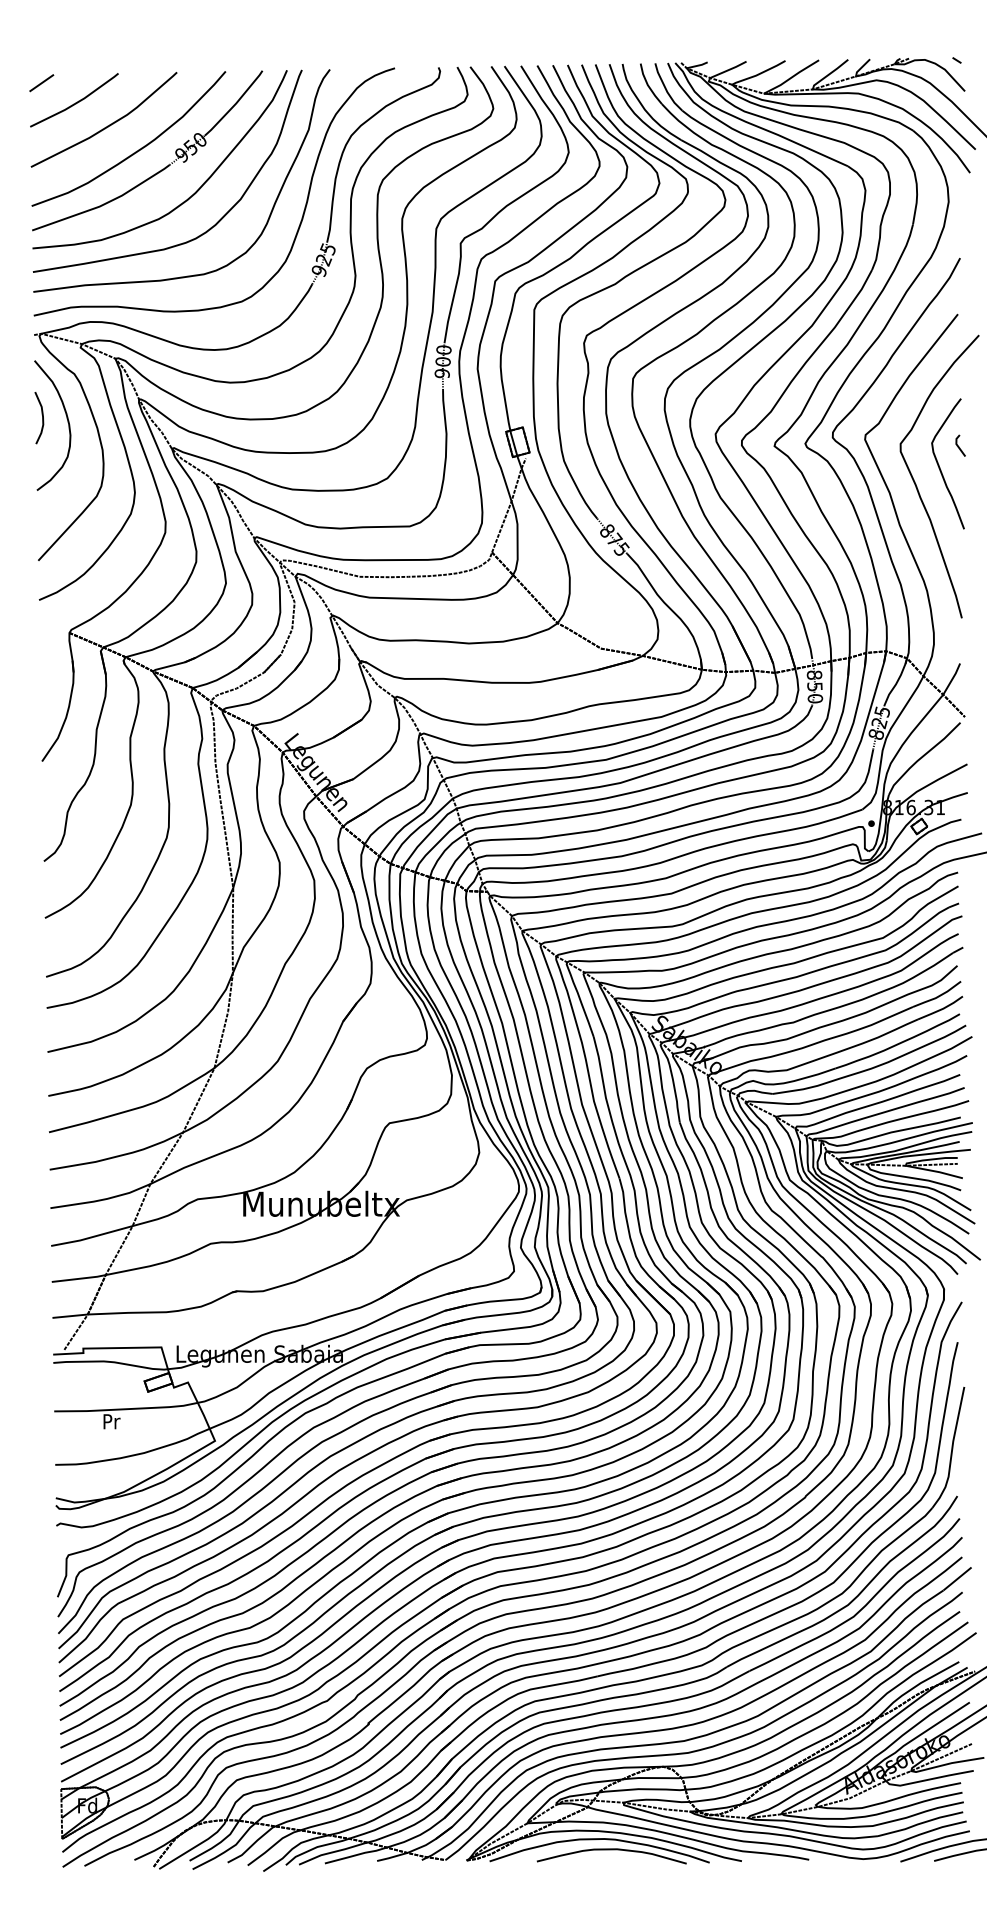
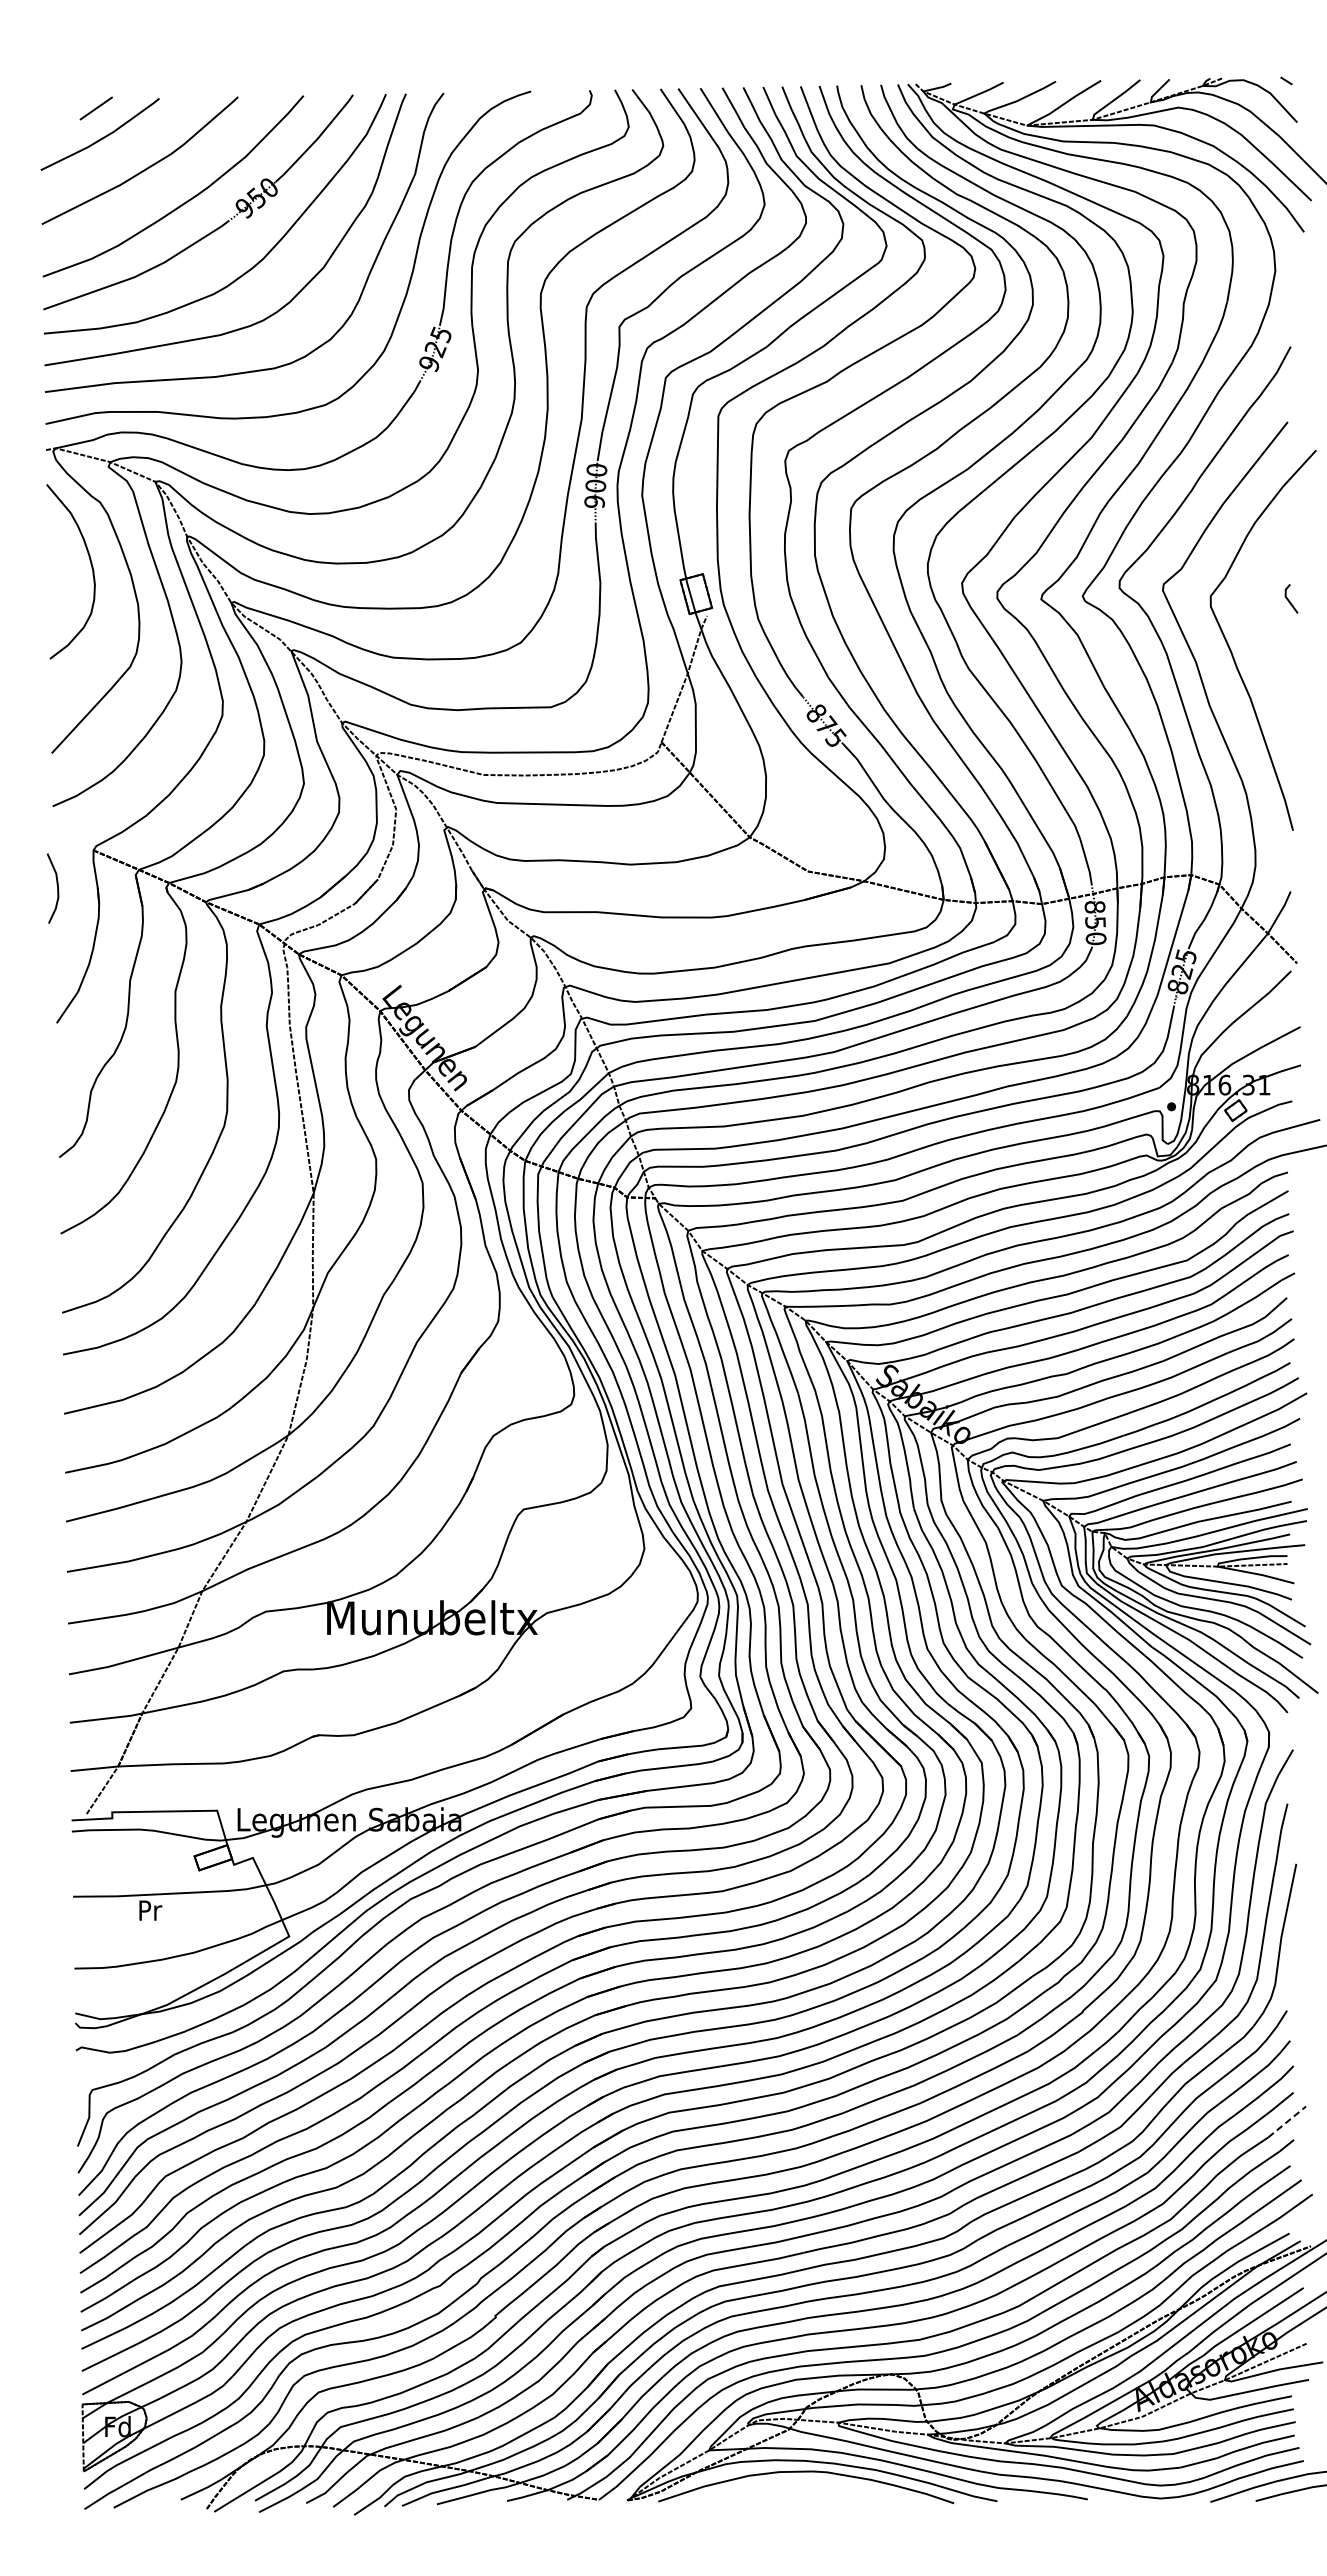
line: (41, 83) -> (95, 108), moved
curve: (42, 417) -> (57, 888), moved
curve: (939, 466) -> (1263, 626), removed
line: (957, 1578) -> (1287, 2121), solid -> dashed
curve: (611, 1850) -> (822, 2486), removed

